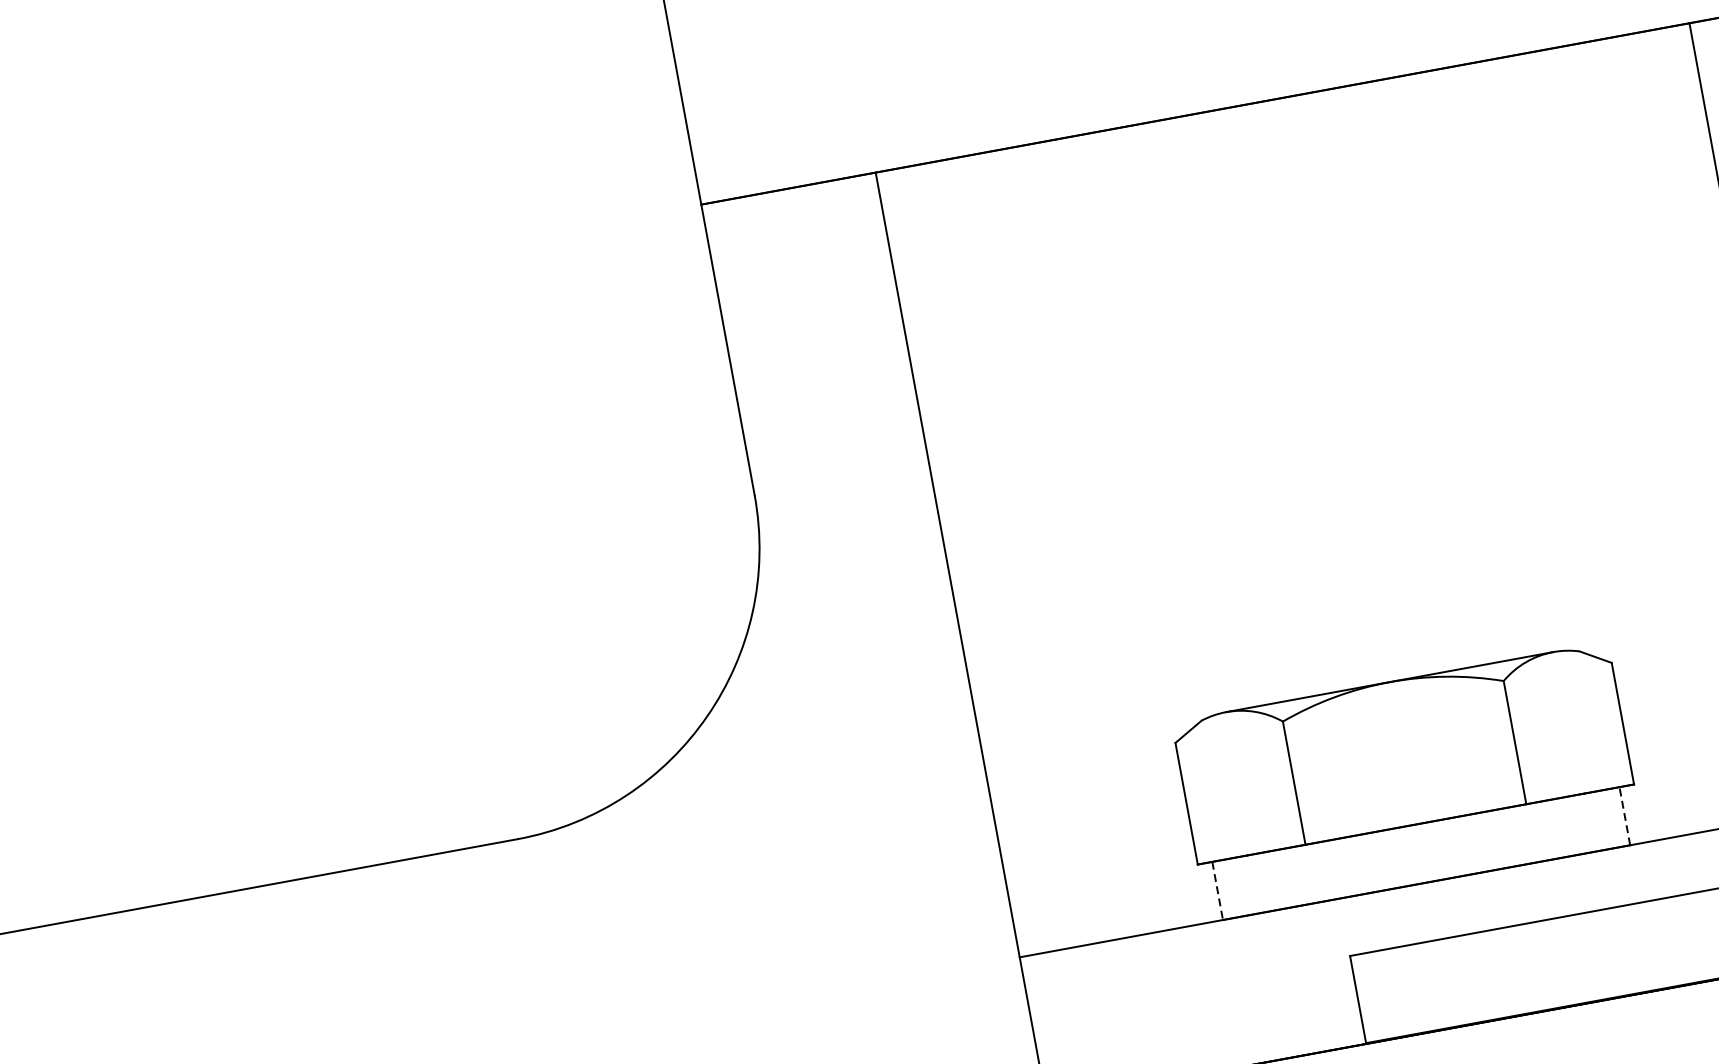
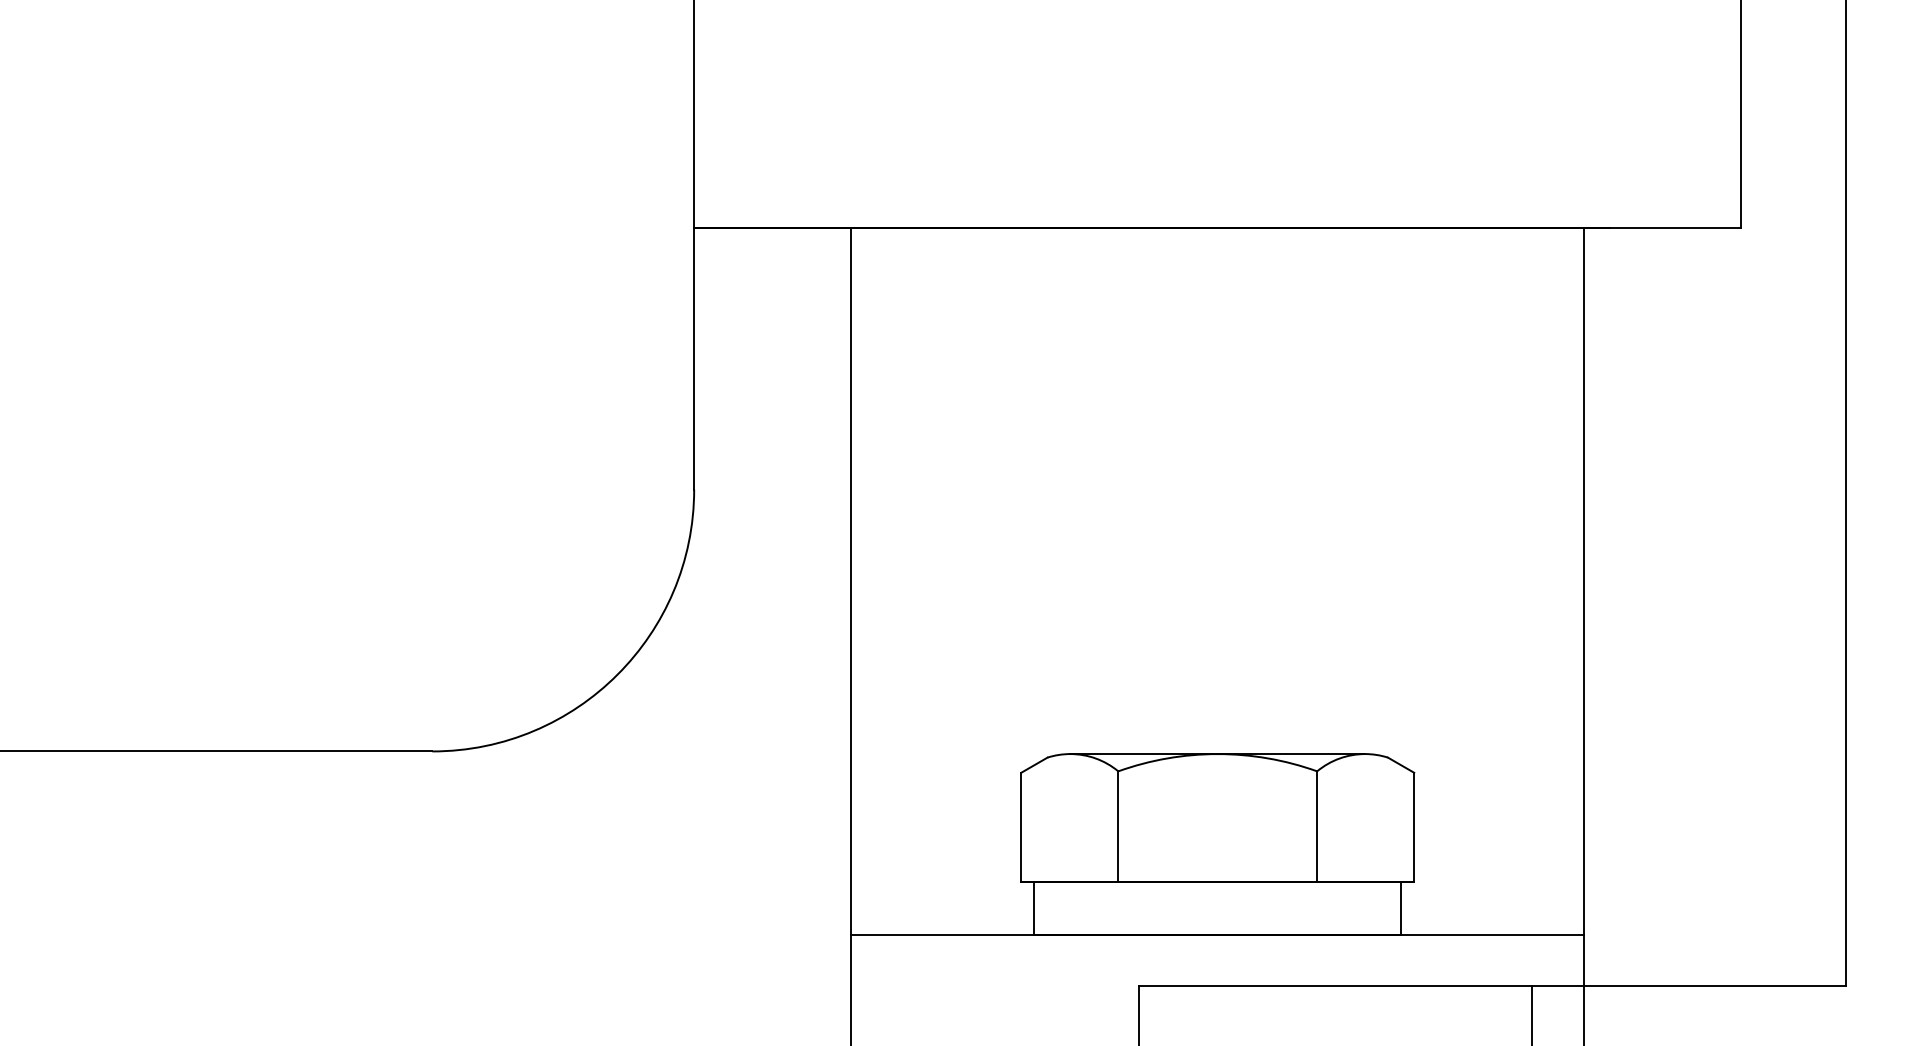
line: (1625, 816) -> (1401, 908), dashed -> solid
line: (1218, 892) -> (1034, 909), dashed -> solid

